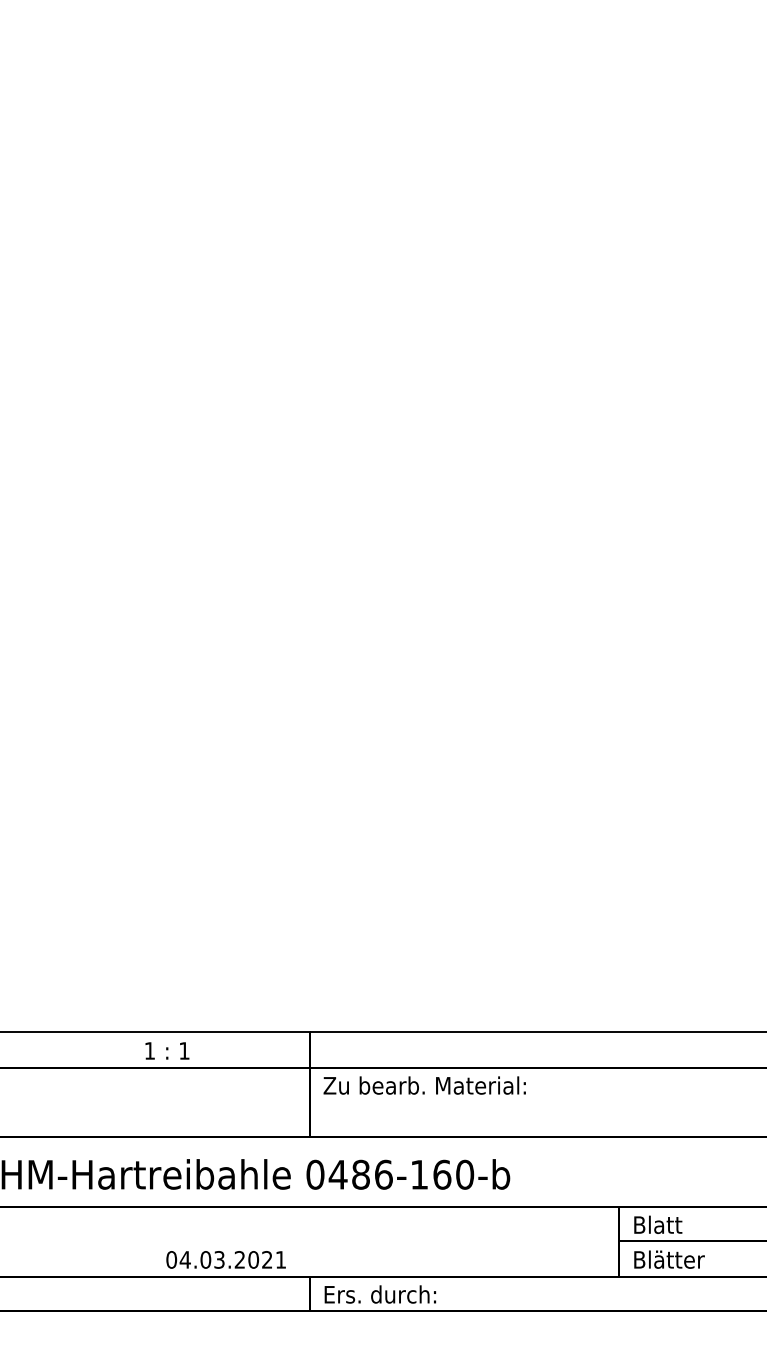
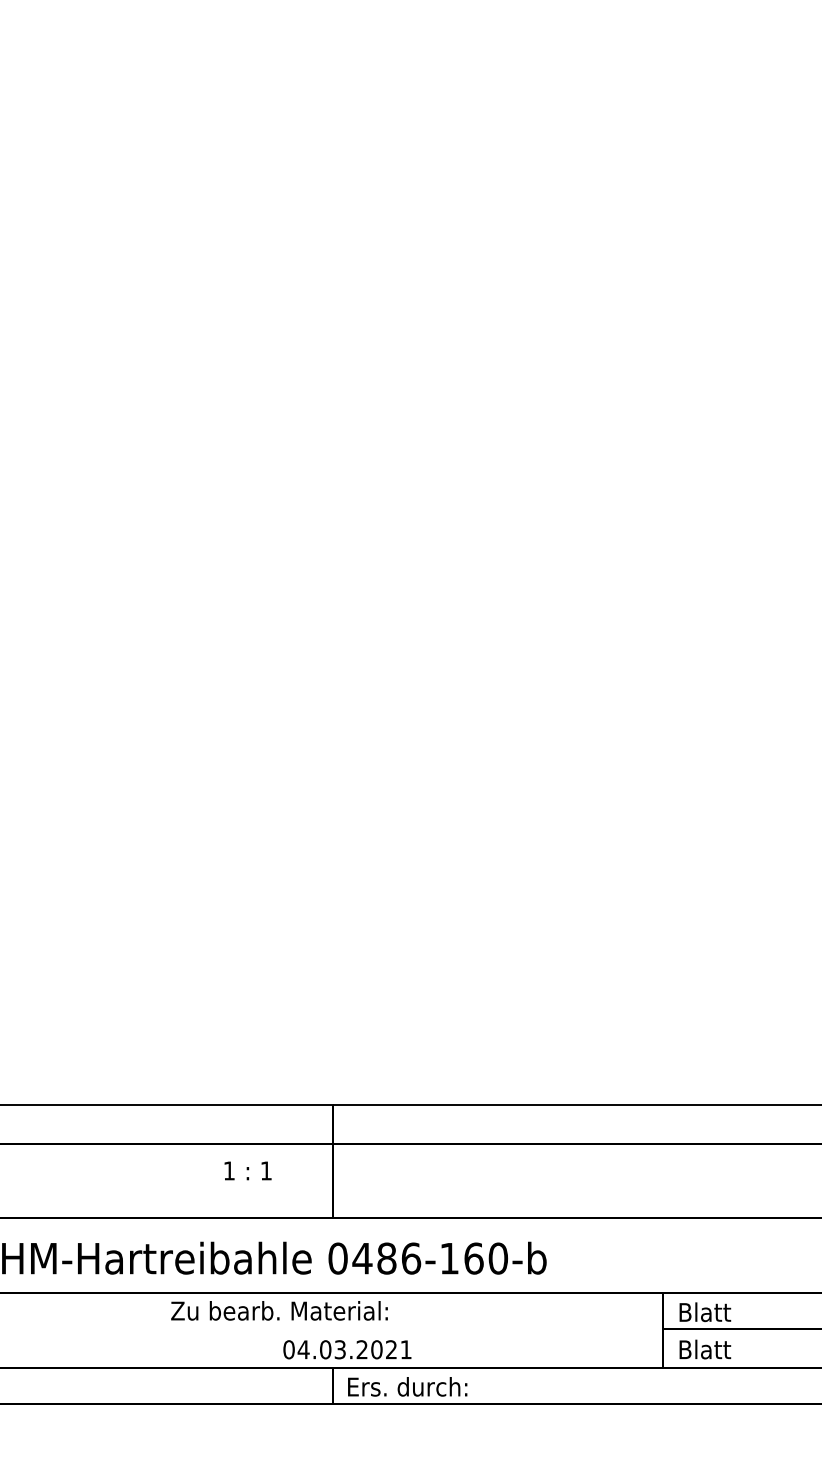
text: (167, 1050) -> (248, 1170), moved
text: (424, 1085) -> (279, 1310), moved
text: (225, 1259) -> (346, 1349), moved
text: (680, 1259) -> (729, 1349), Blätter -> Blatt

